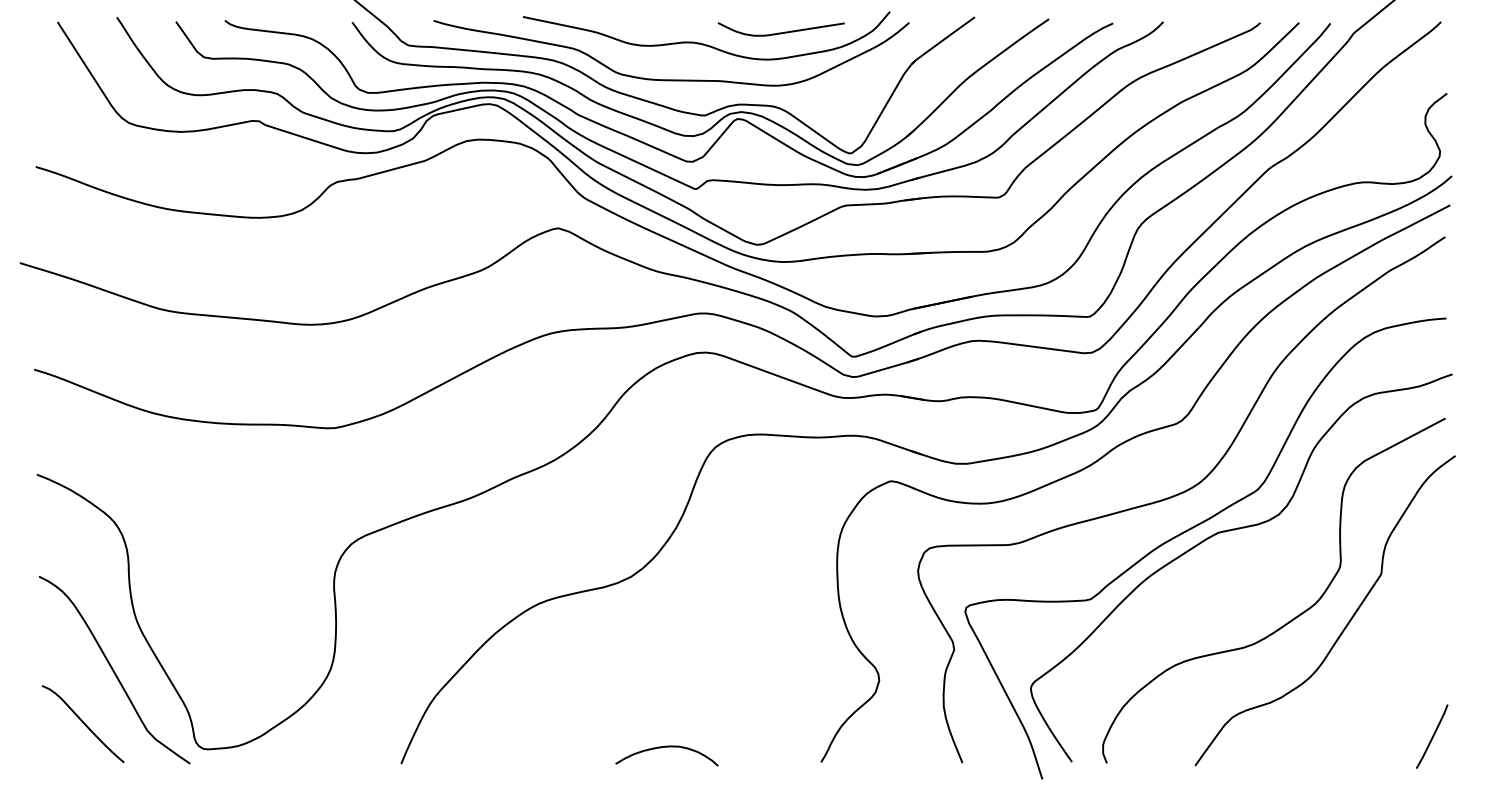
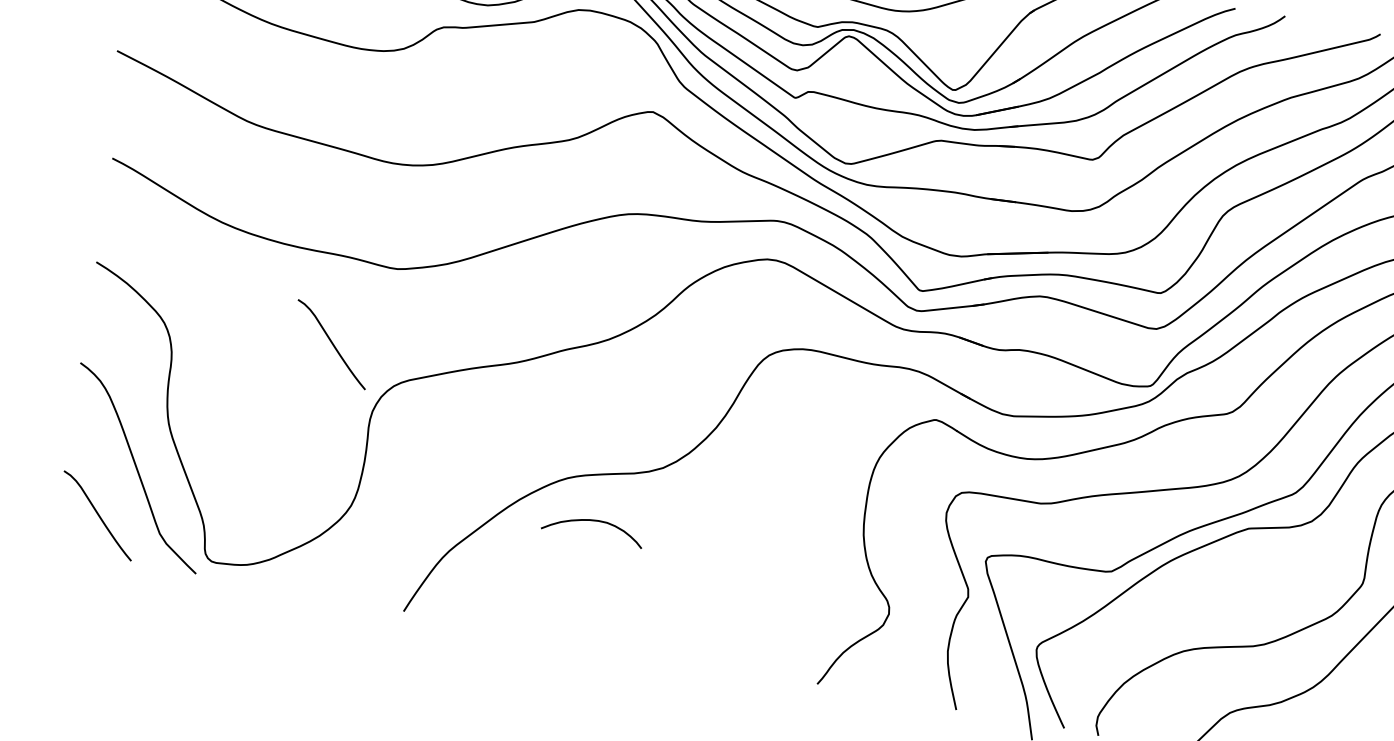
curve: (282, 513) -> (331, 343), added
curve: (666, 747) -> (593, 521), moved

